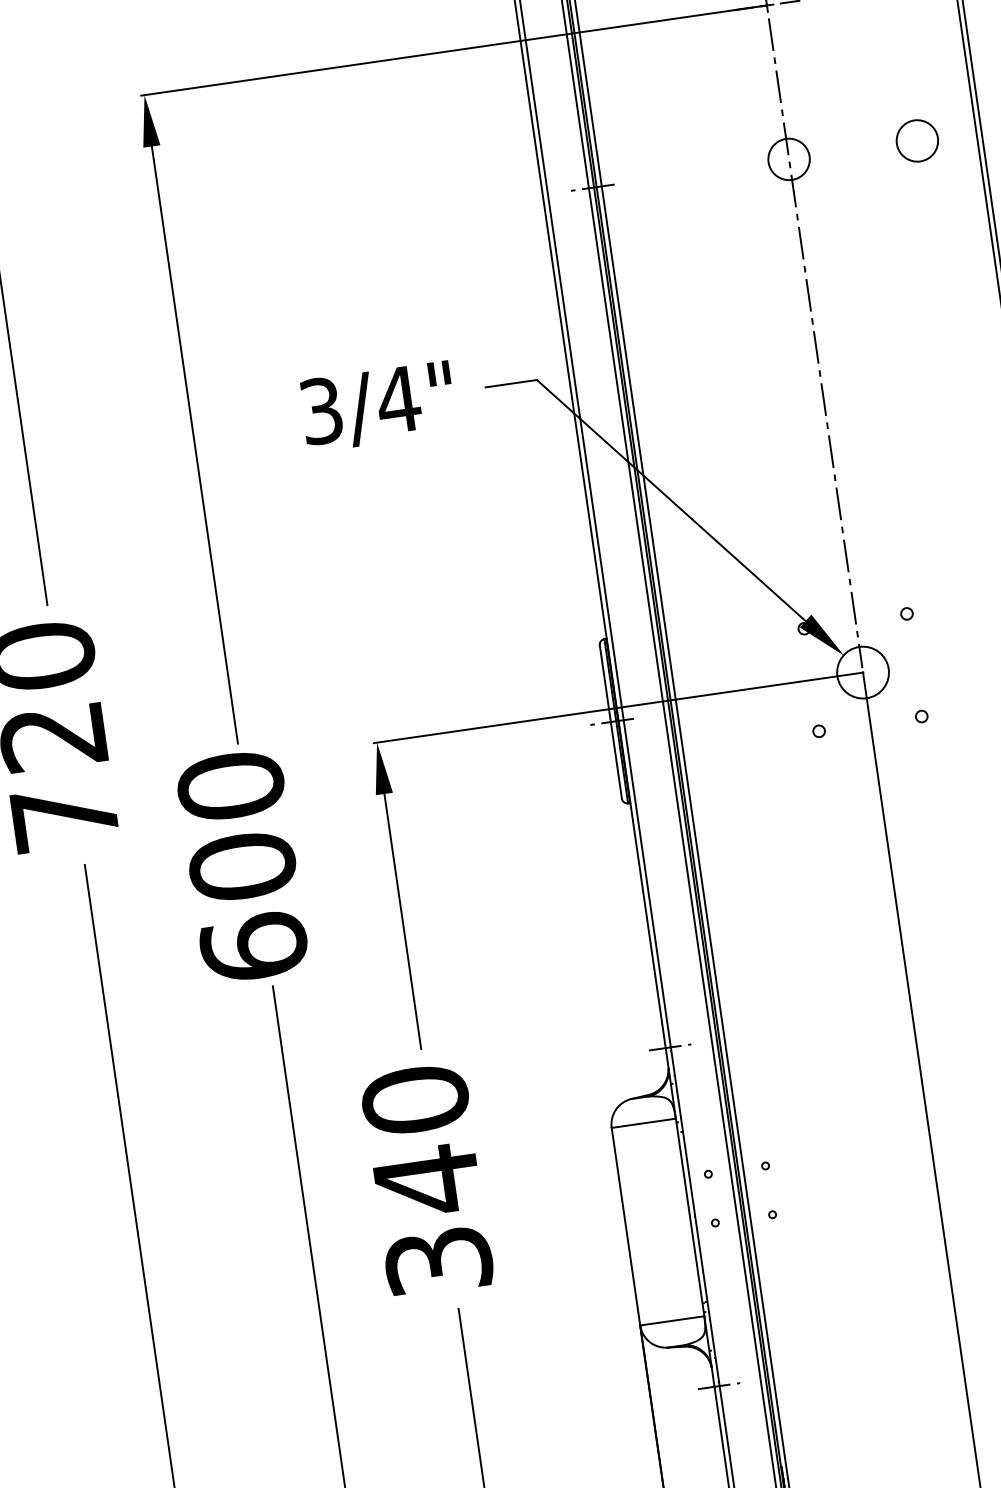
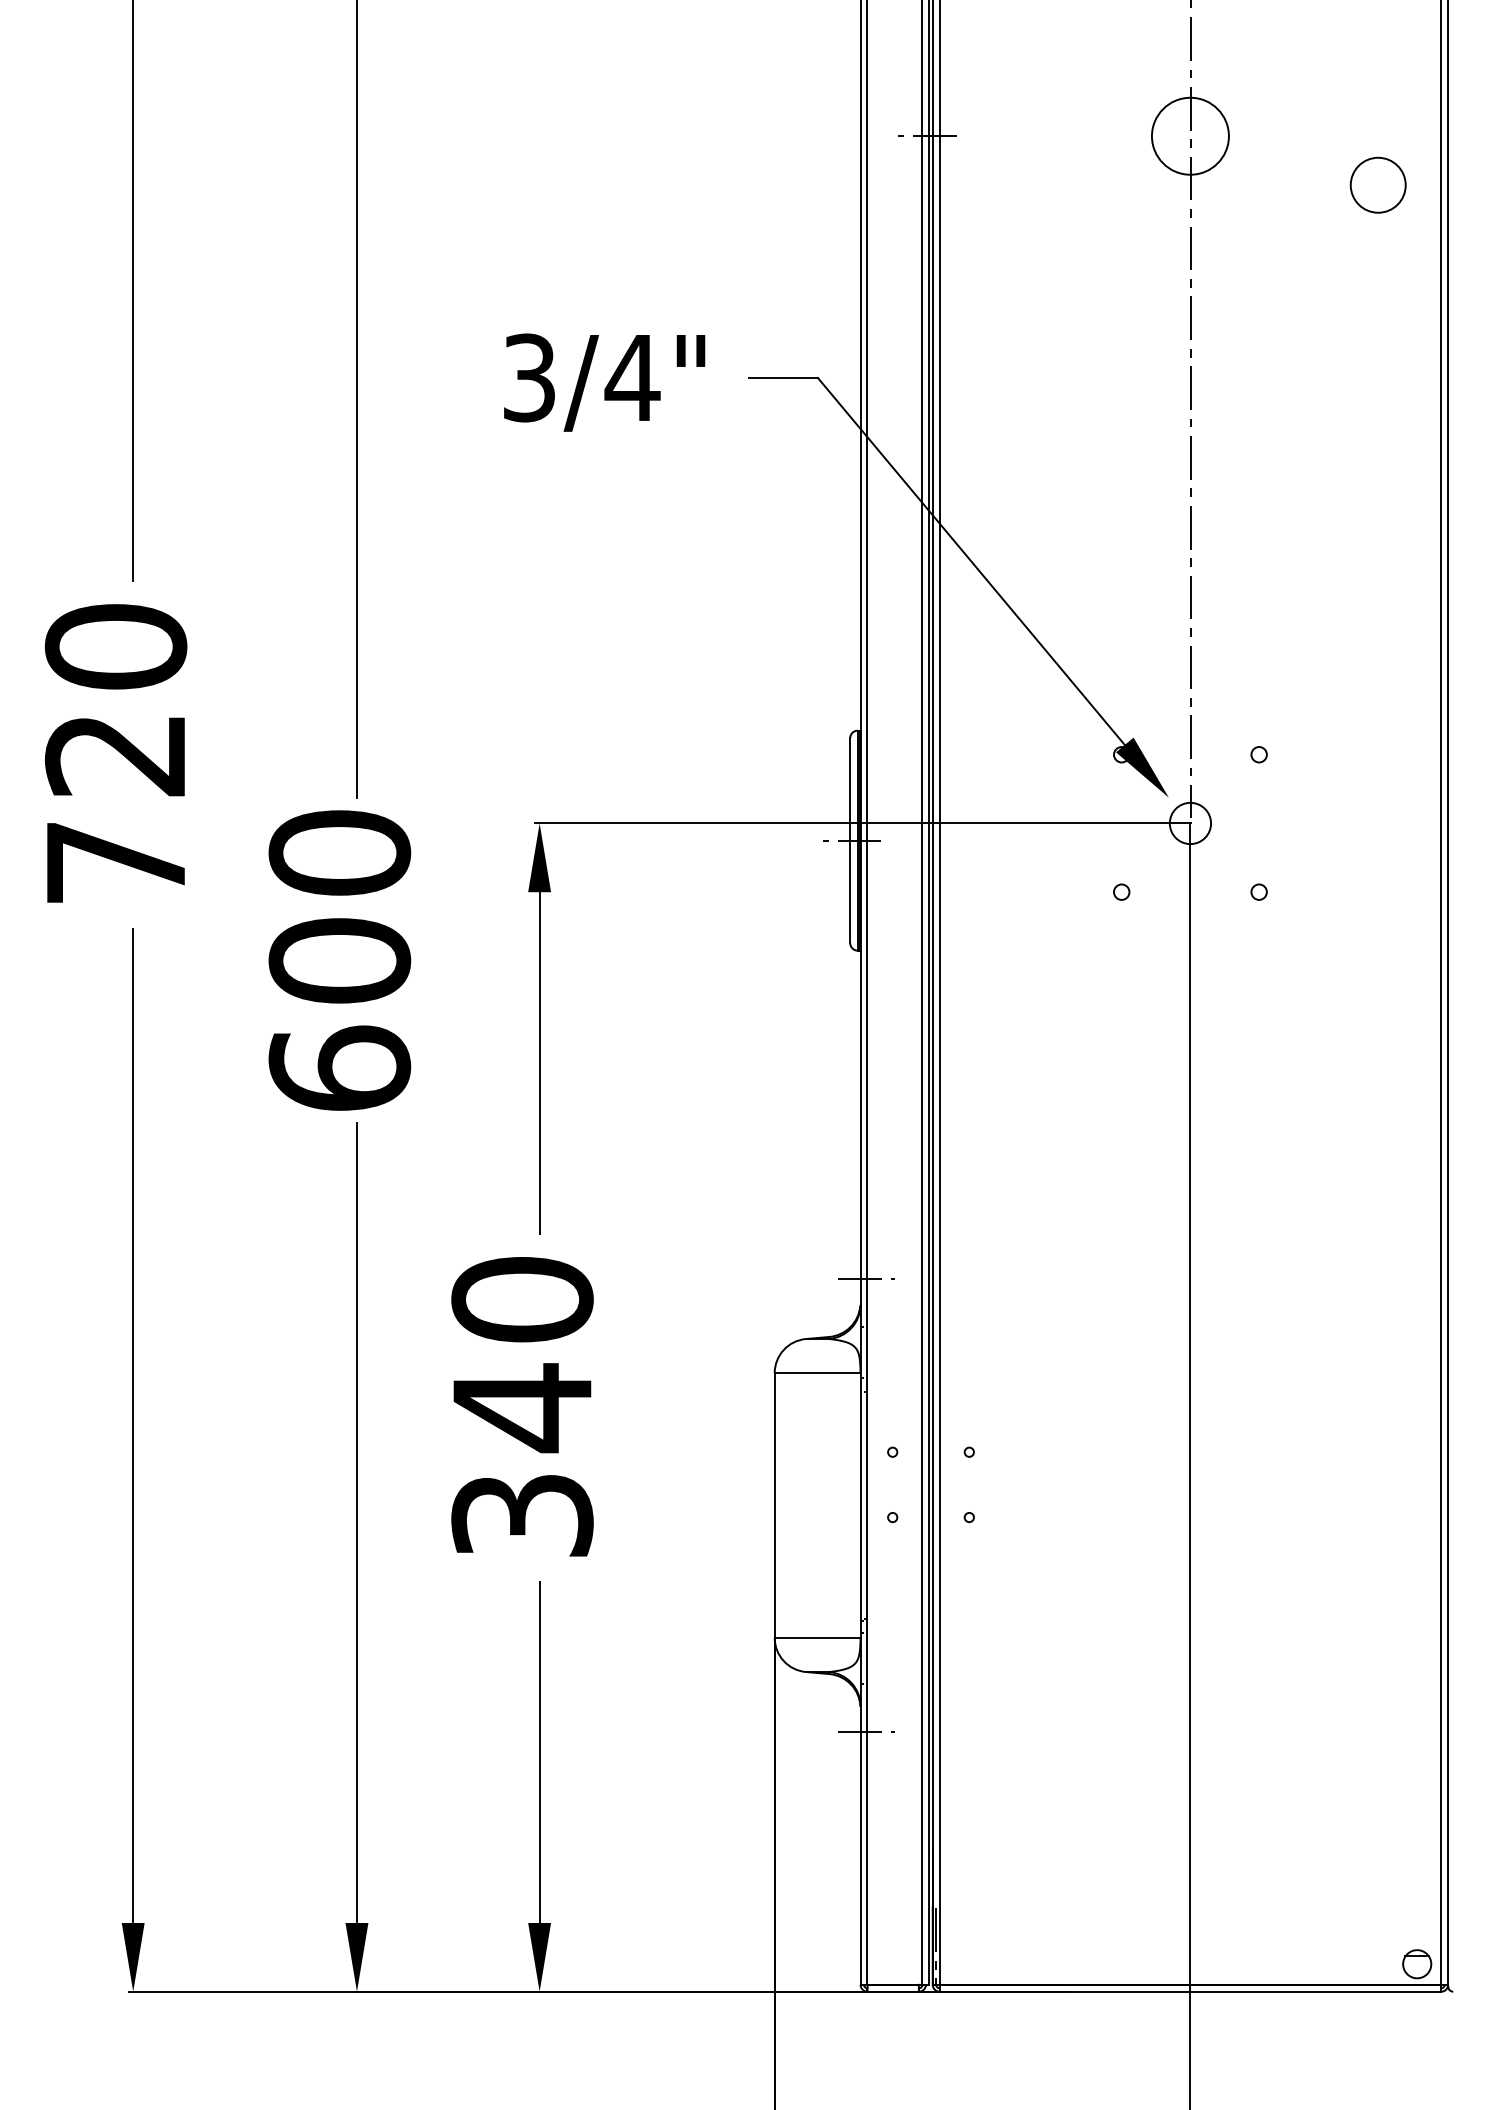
circle: (916, 140) -> (1377, 184), moved
circle: (788, 158) -> (1189, 135), size x1.4
circle: (863, 672) -> (1190, 823), size x0.6

